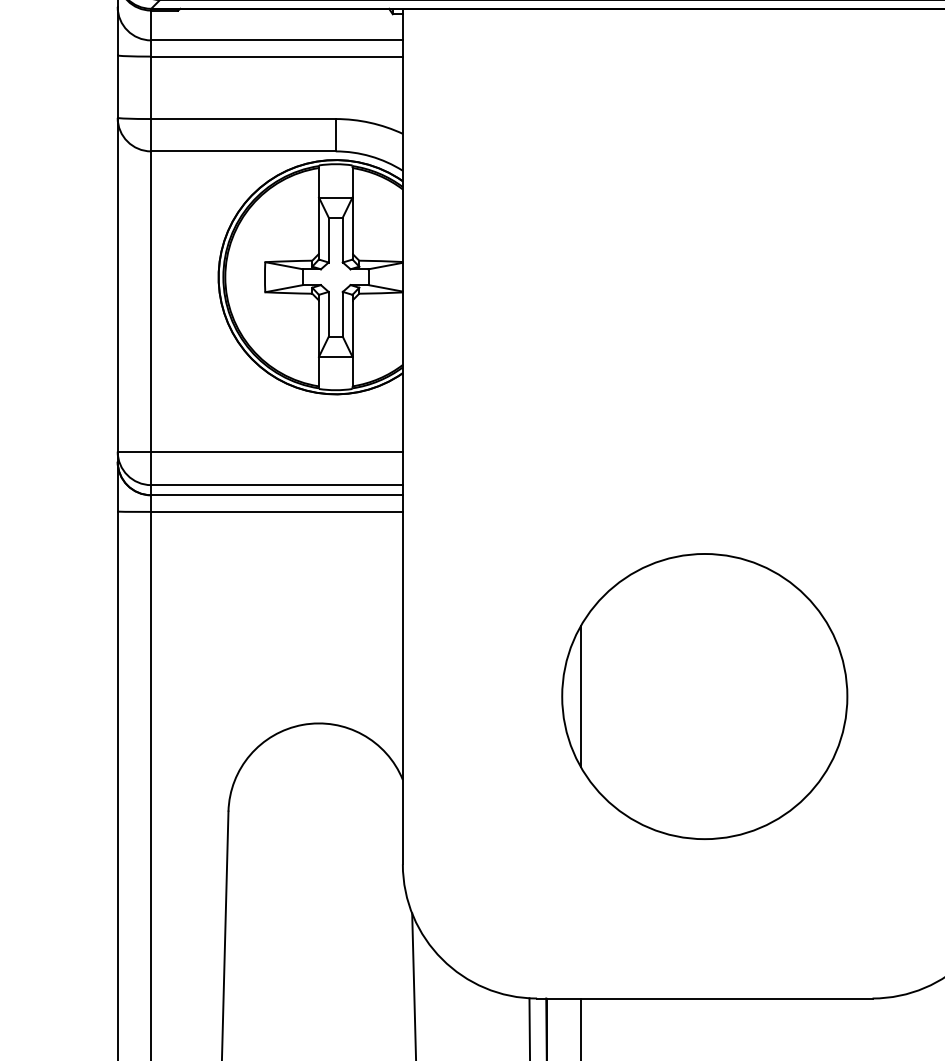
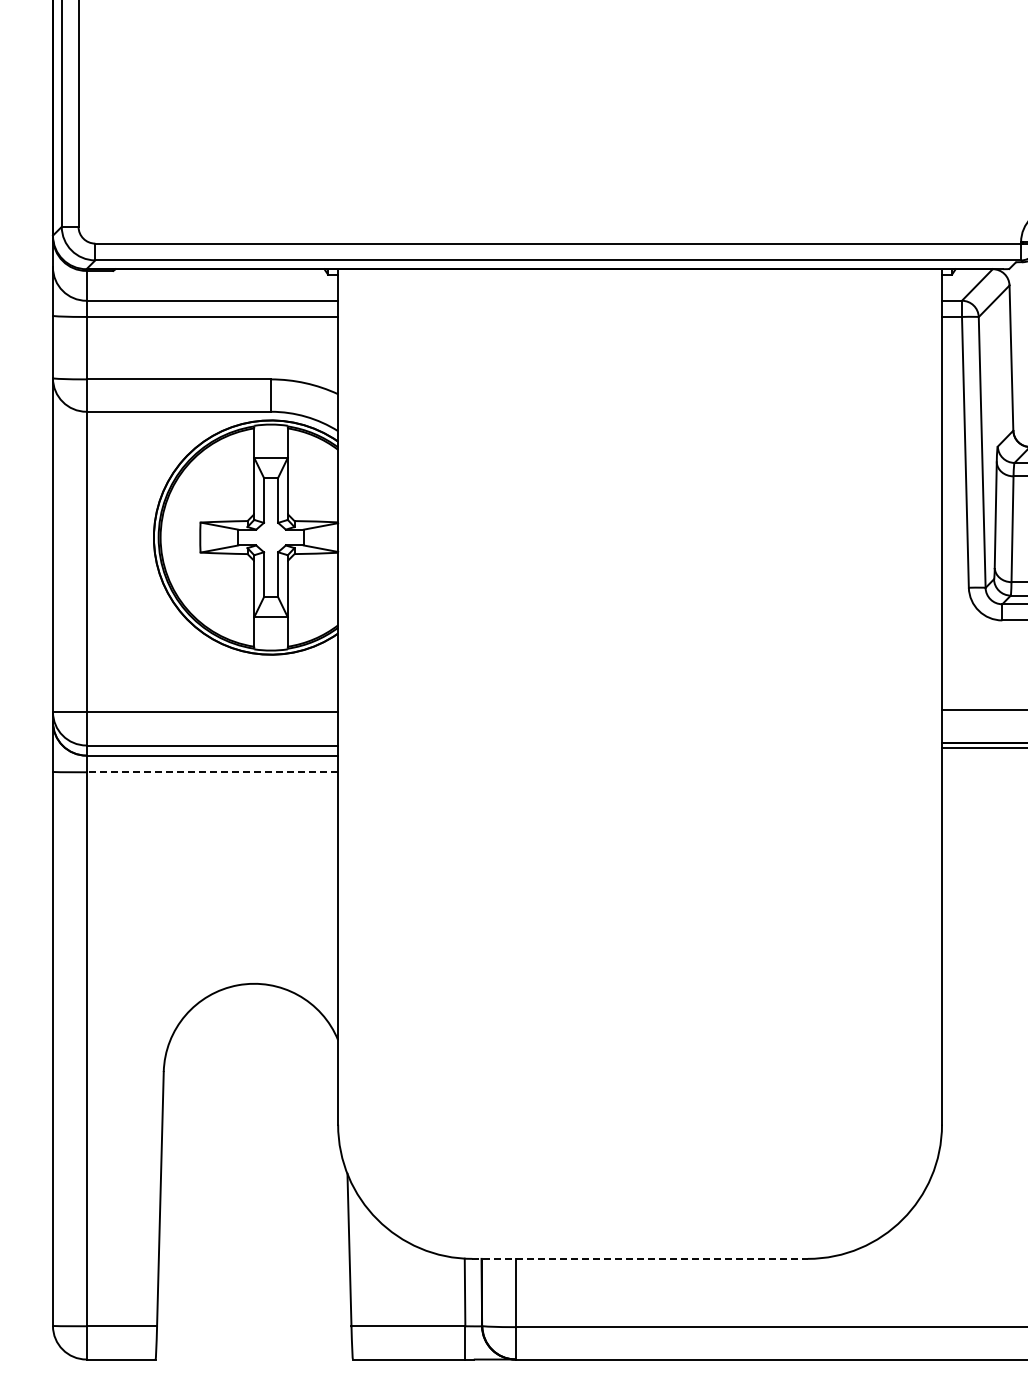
line: (277, 512) -> (212, 772), solid -> dashed
part: (704, 696) -> (639, 956), removed
line: (705, 998) -> (640, 1258), solid -> dashed

